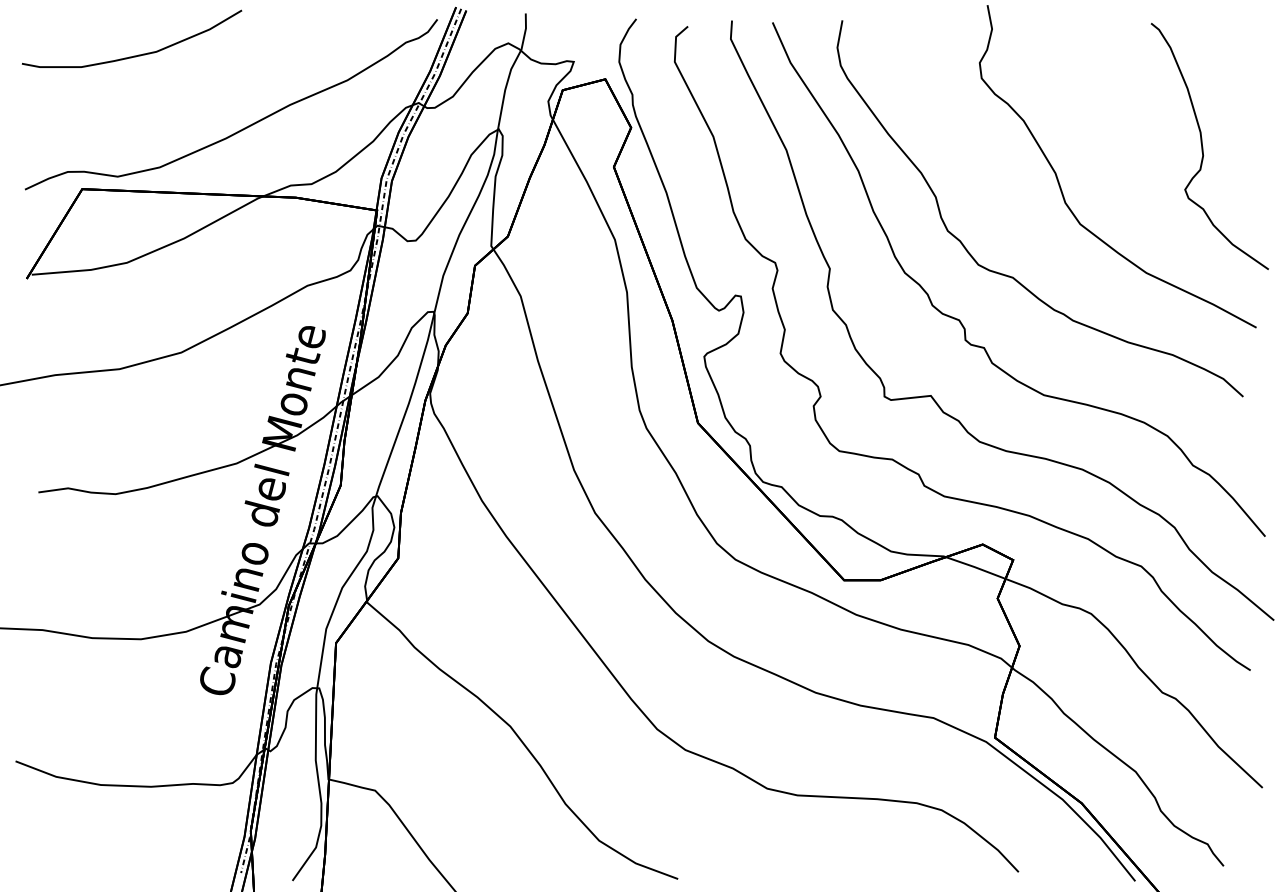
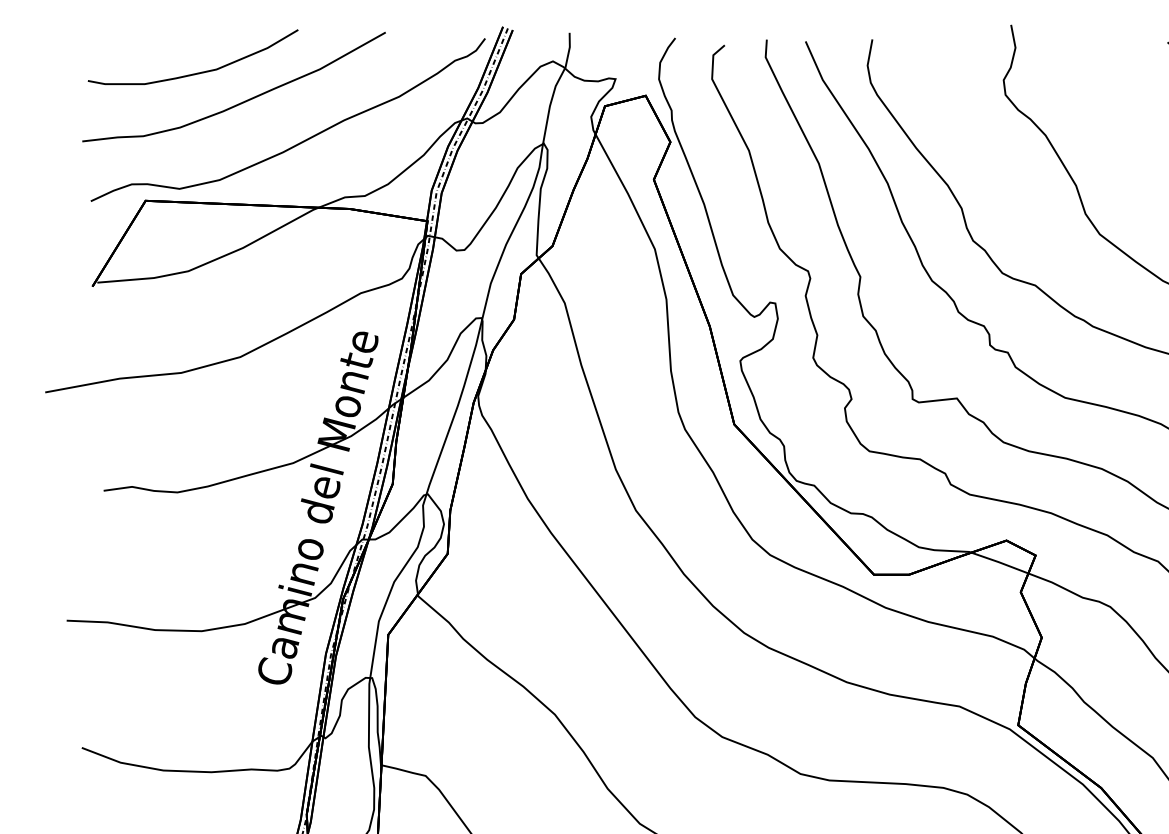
curve: (183, 85) -> (242, 101), added

